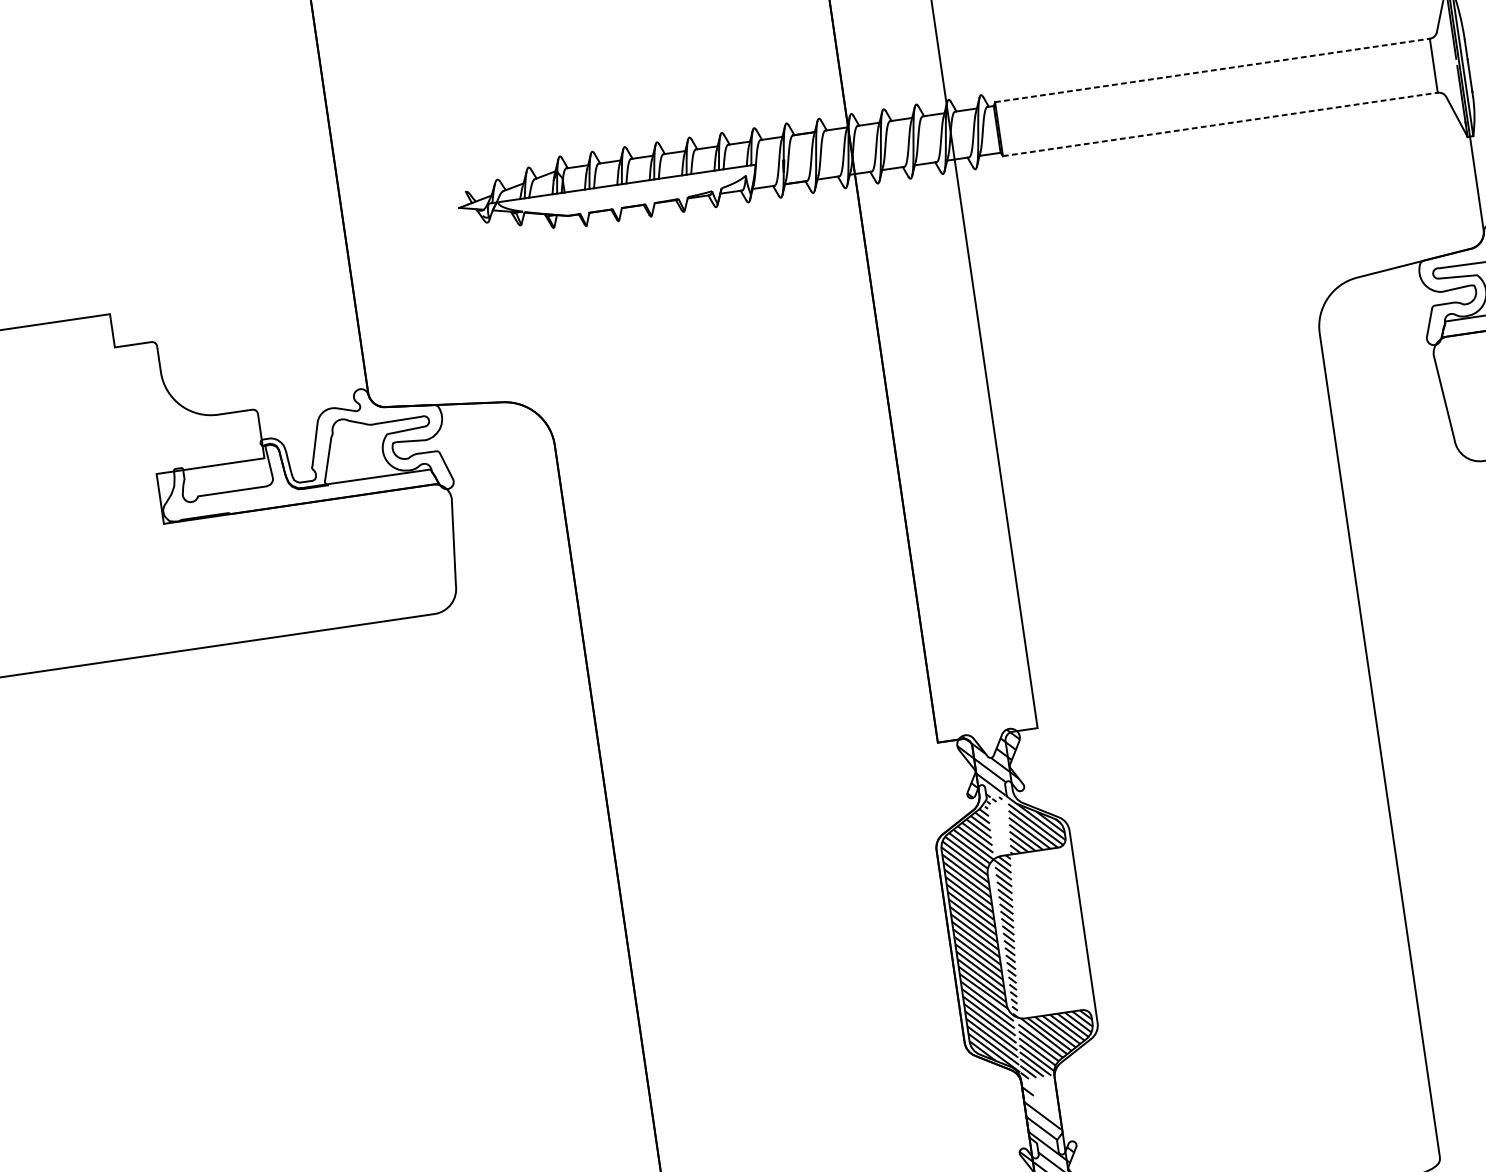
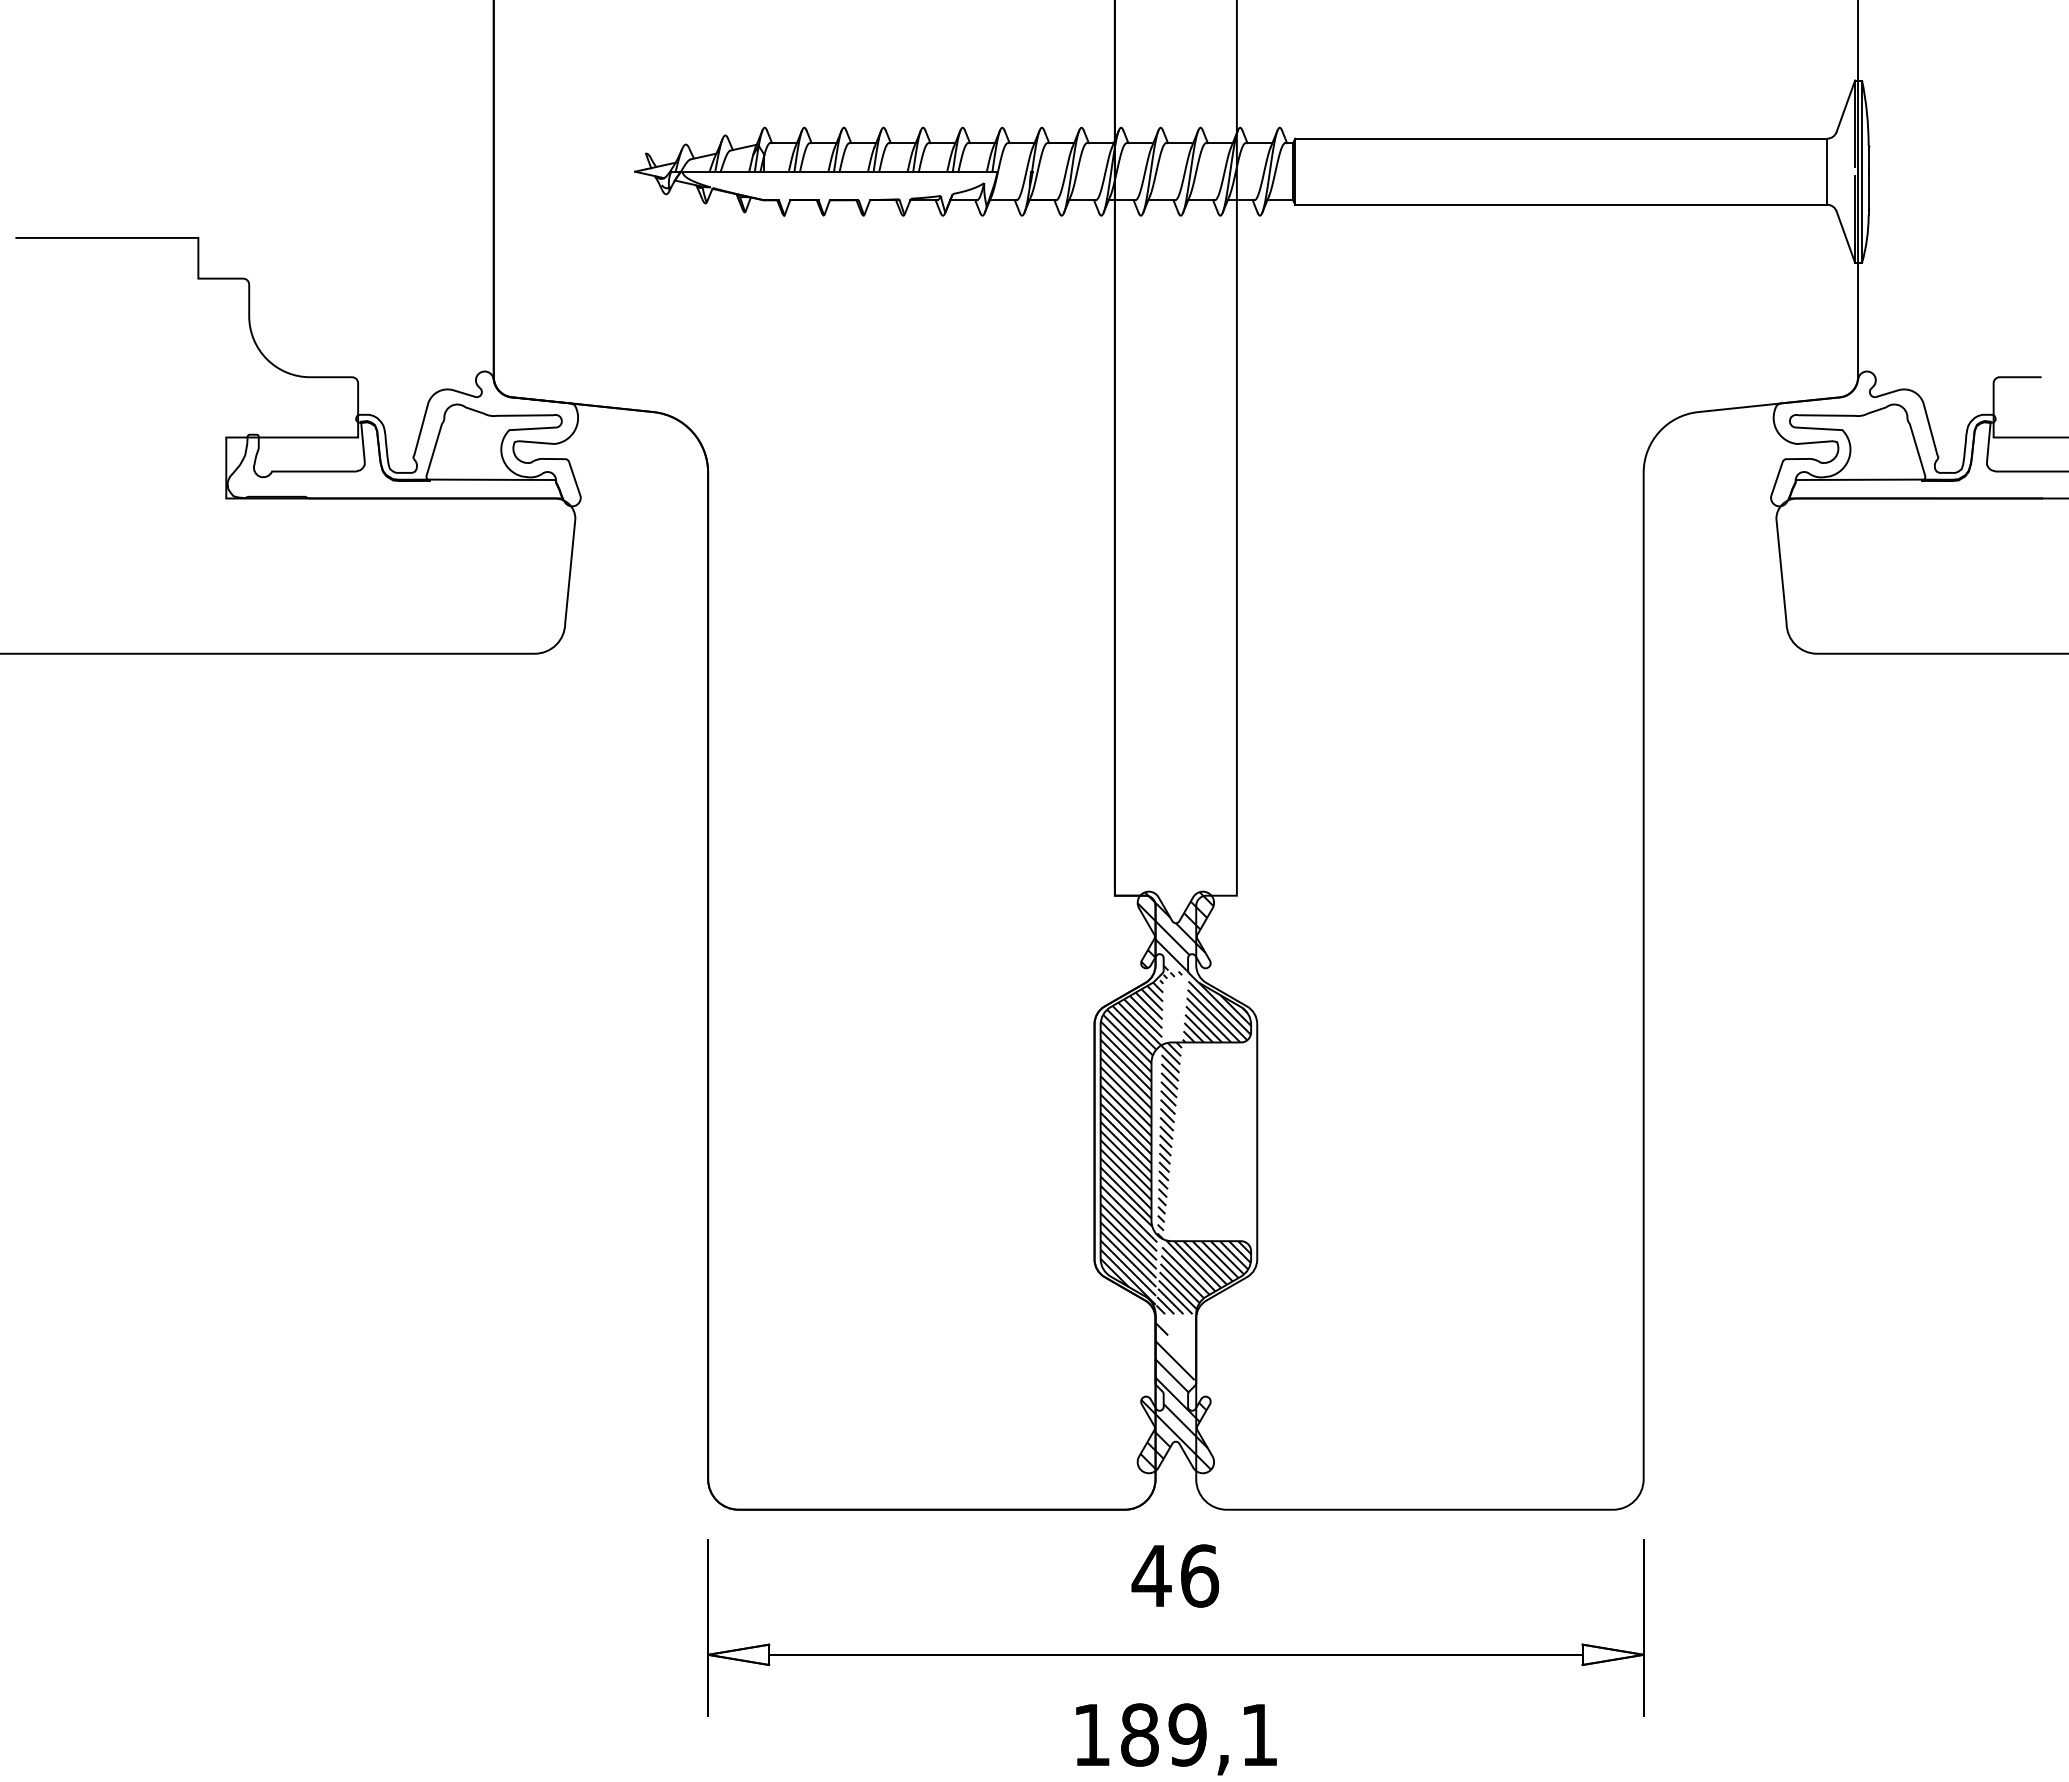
line: (1212, 70) -> (1561, 138), dashed -> solid
line: (1220, 124) -> (1561, 204), dashed -> solid

